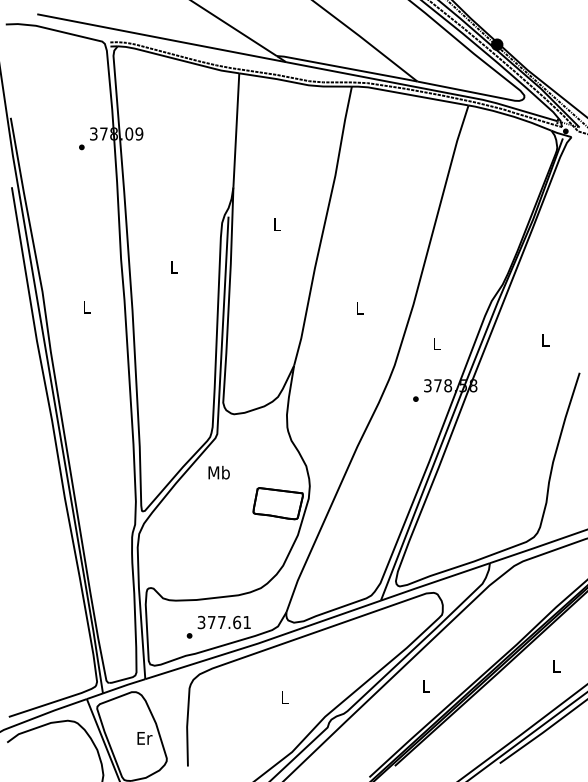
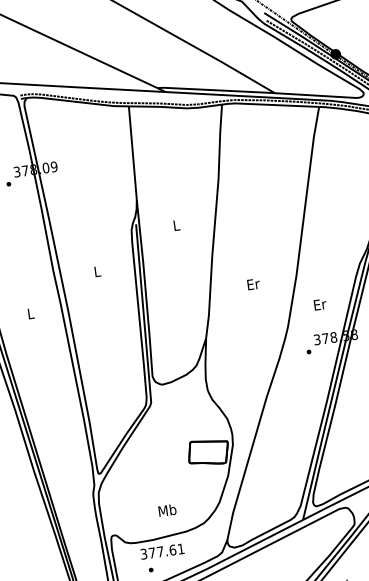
text: (360, 308) -> (253, 284), L -> Er
text: (436, 343) -> (319, 304), L -> Er
text: (218, 472) -> (166, 510), moved
text: (223, 622) -> (161, 551), moved

